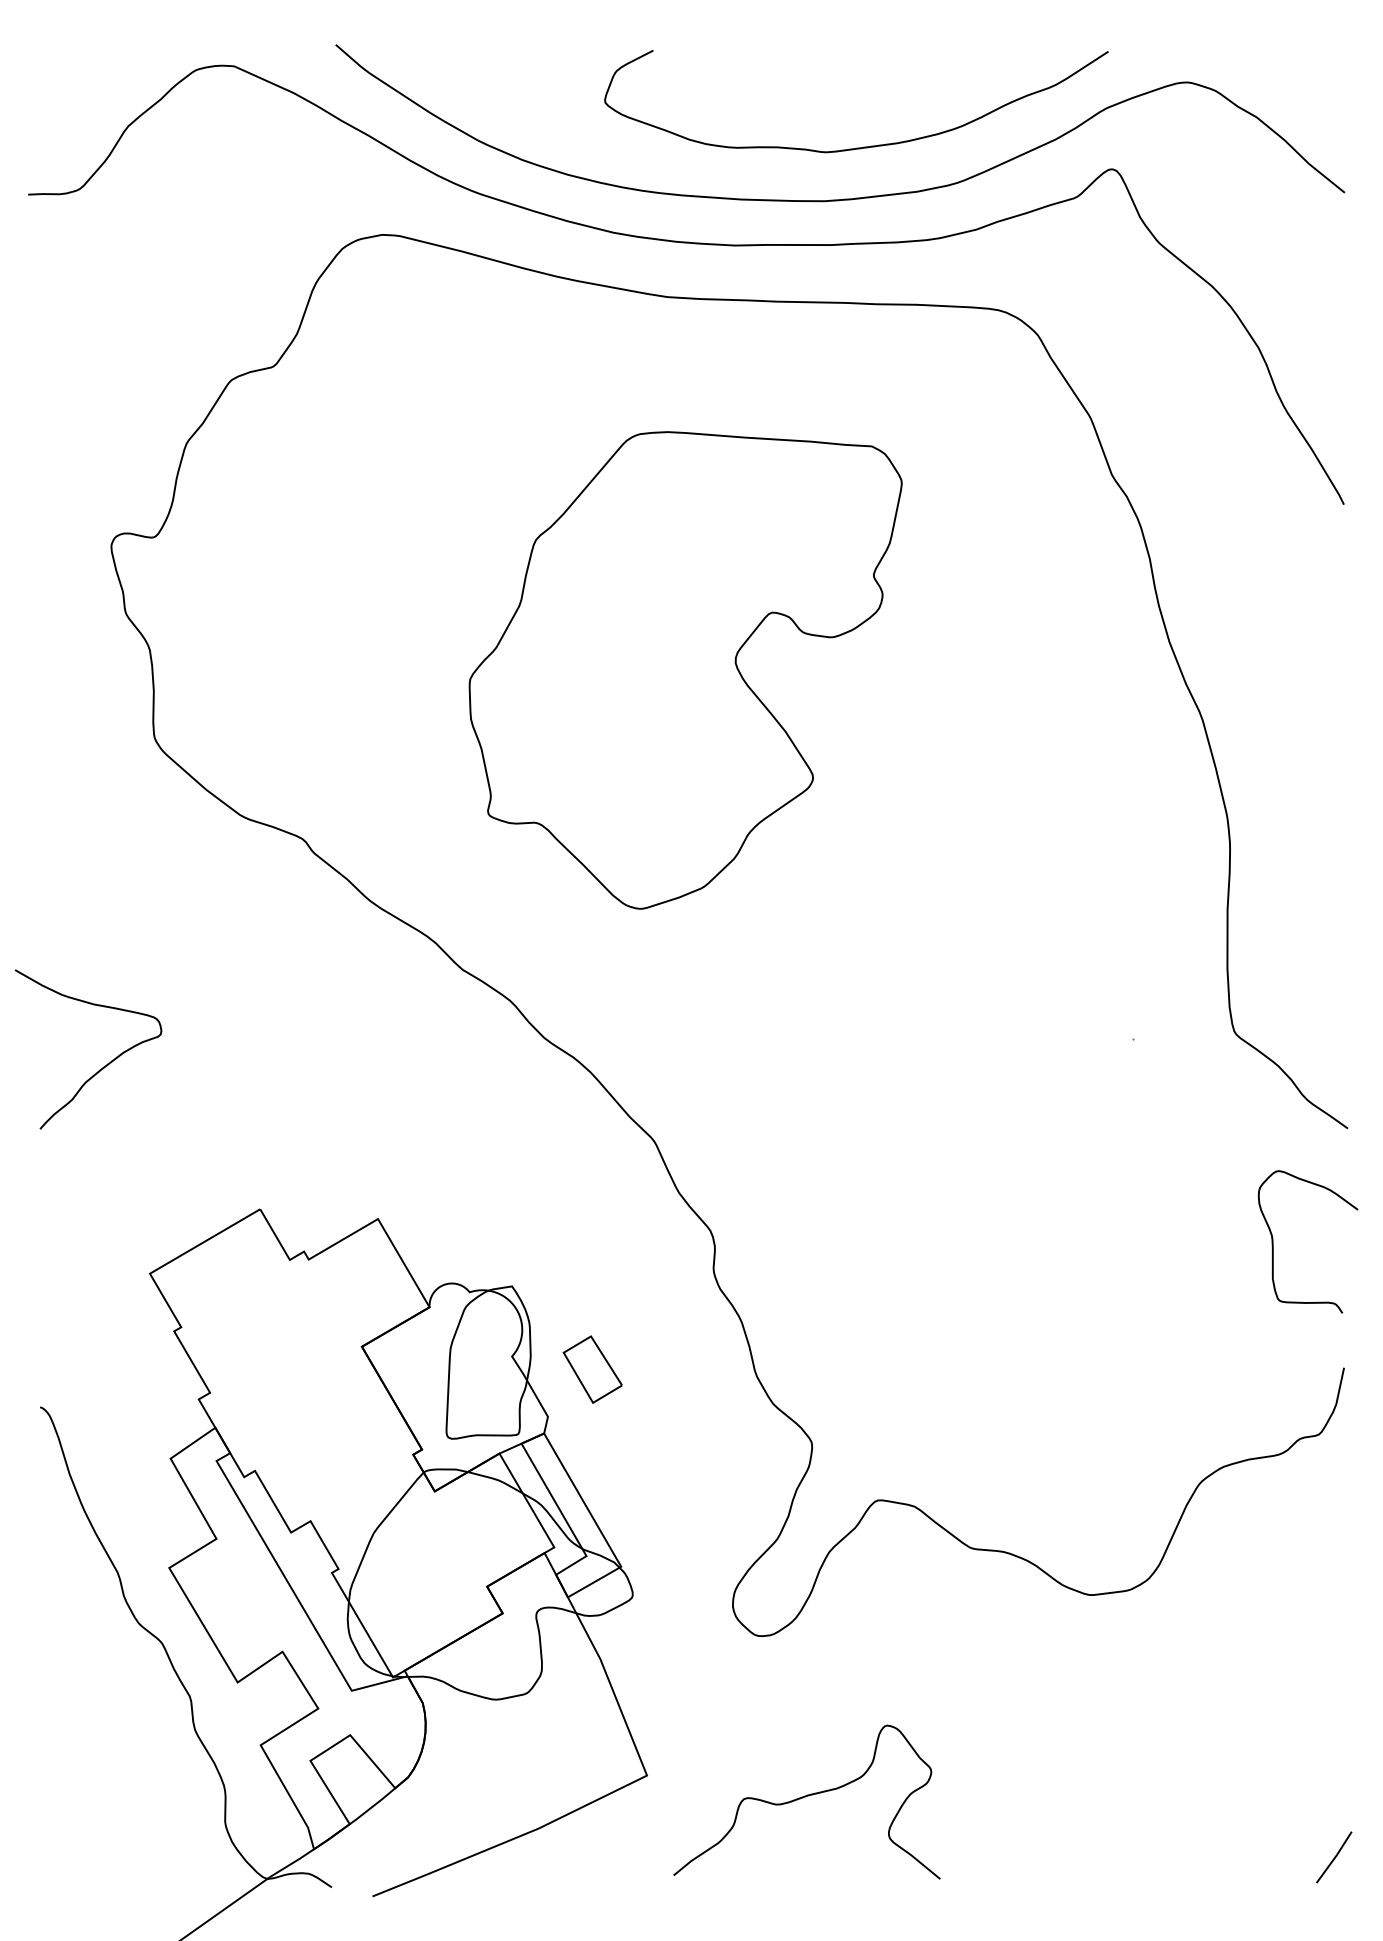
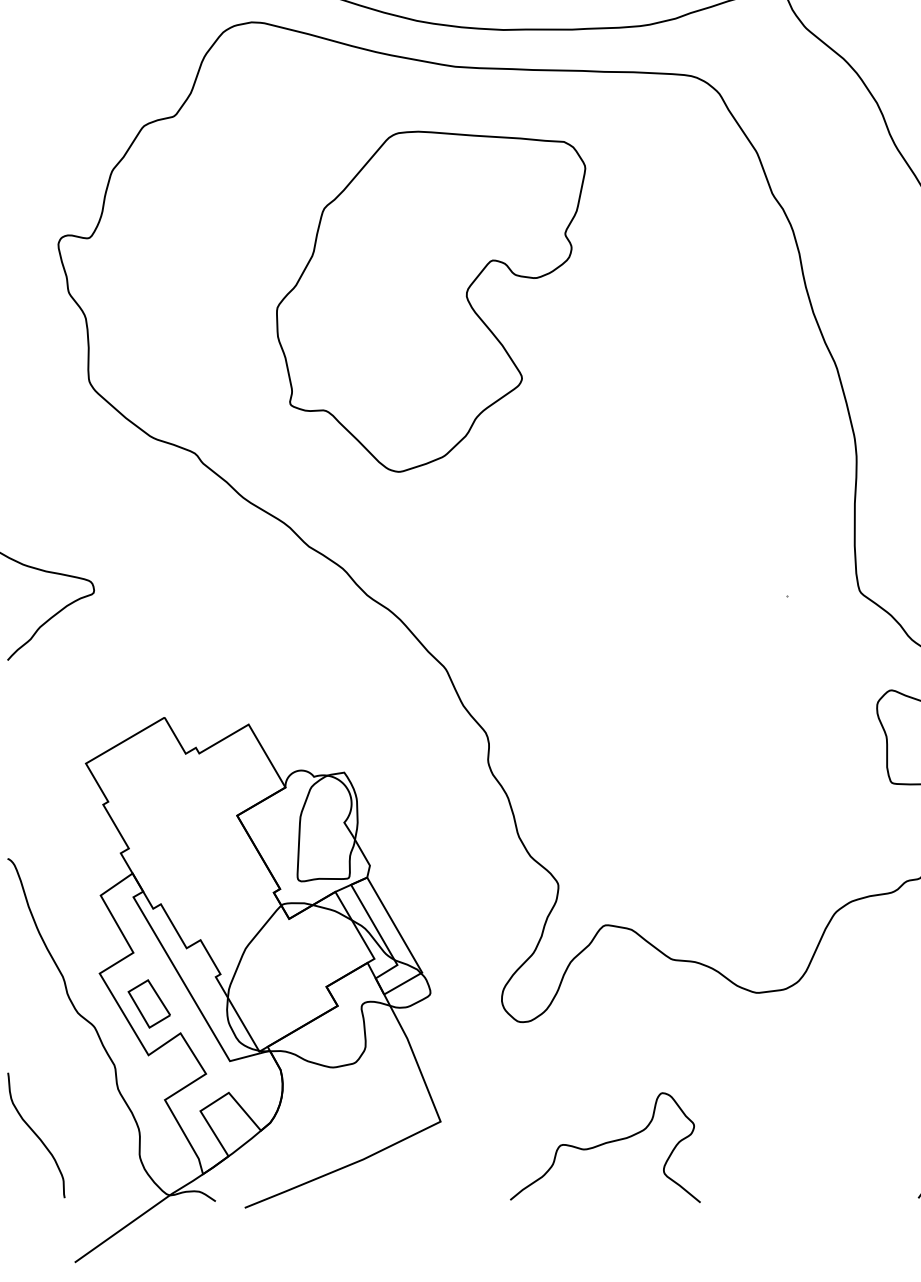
part: (685, 670) -> (430, 301), moved
part: (592, 1369) -> (149, 1003), moved
curve: (80, 1794) -> (36, 1135), added
curve: (805, 1797) -> (604, 1144), moved

